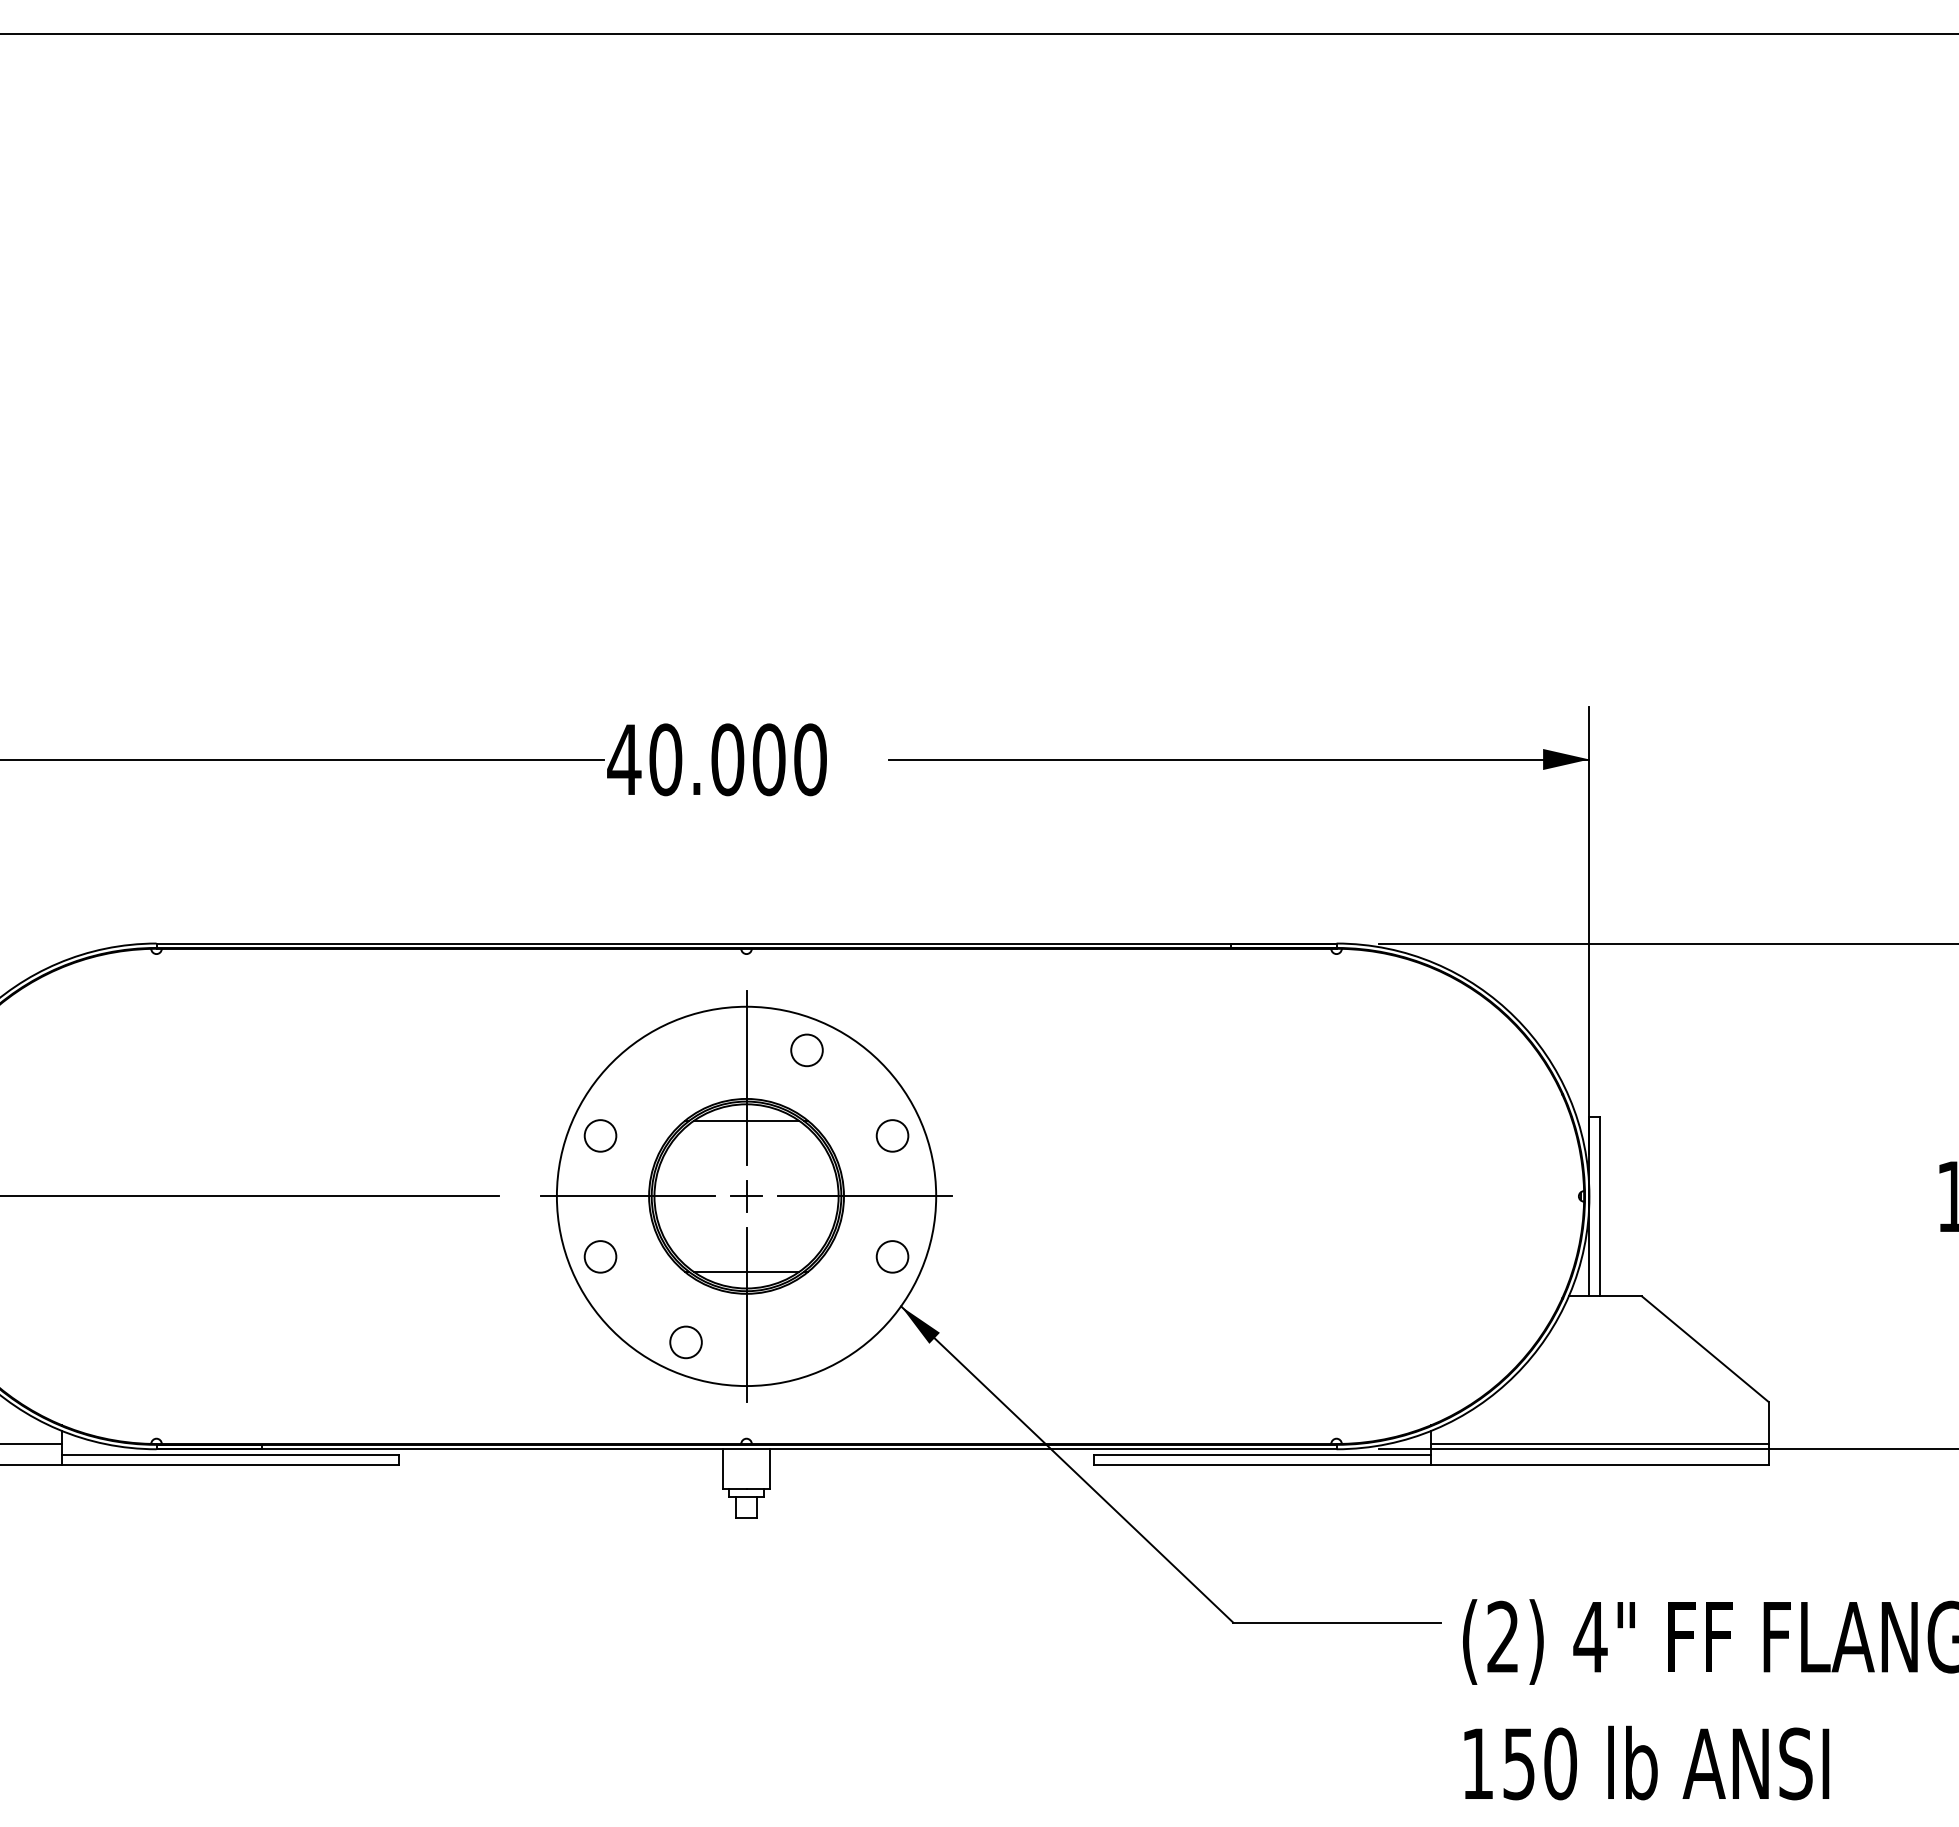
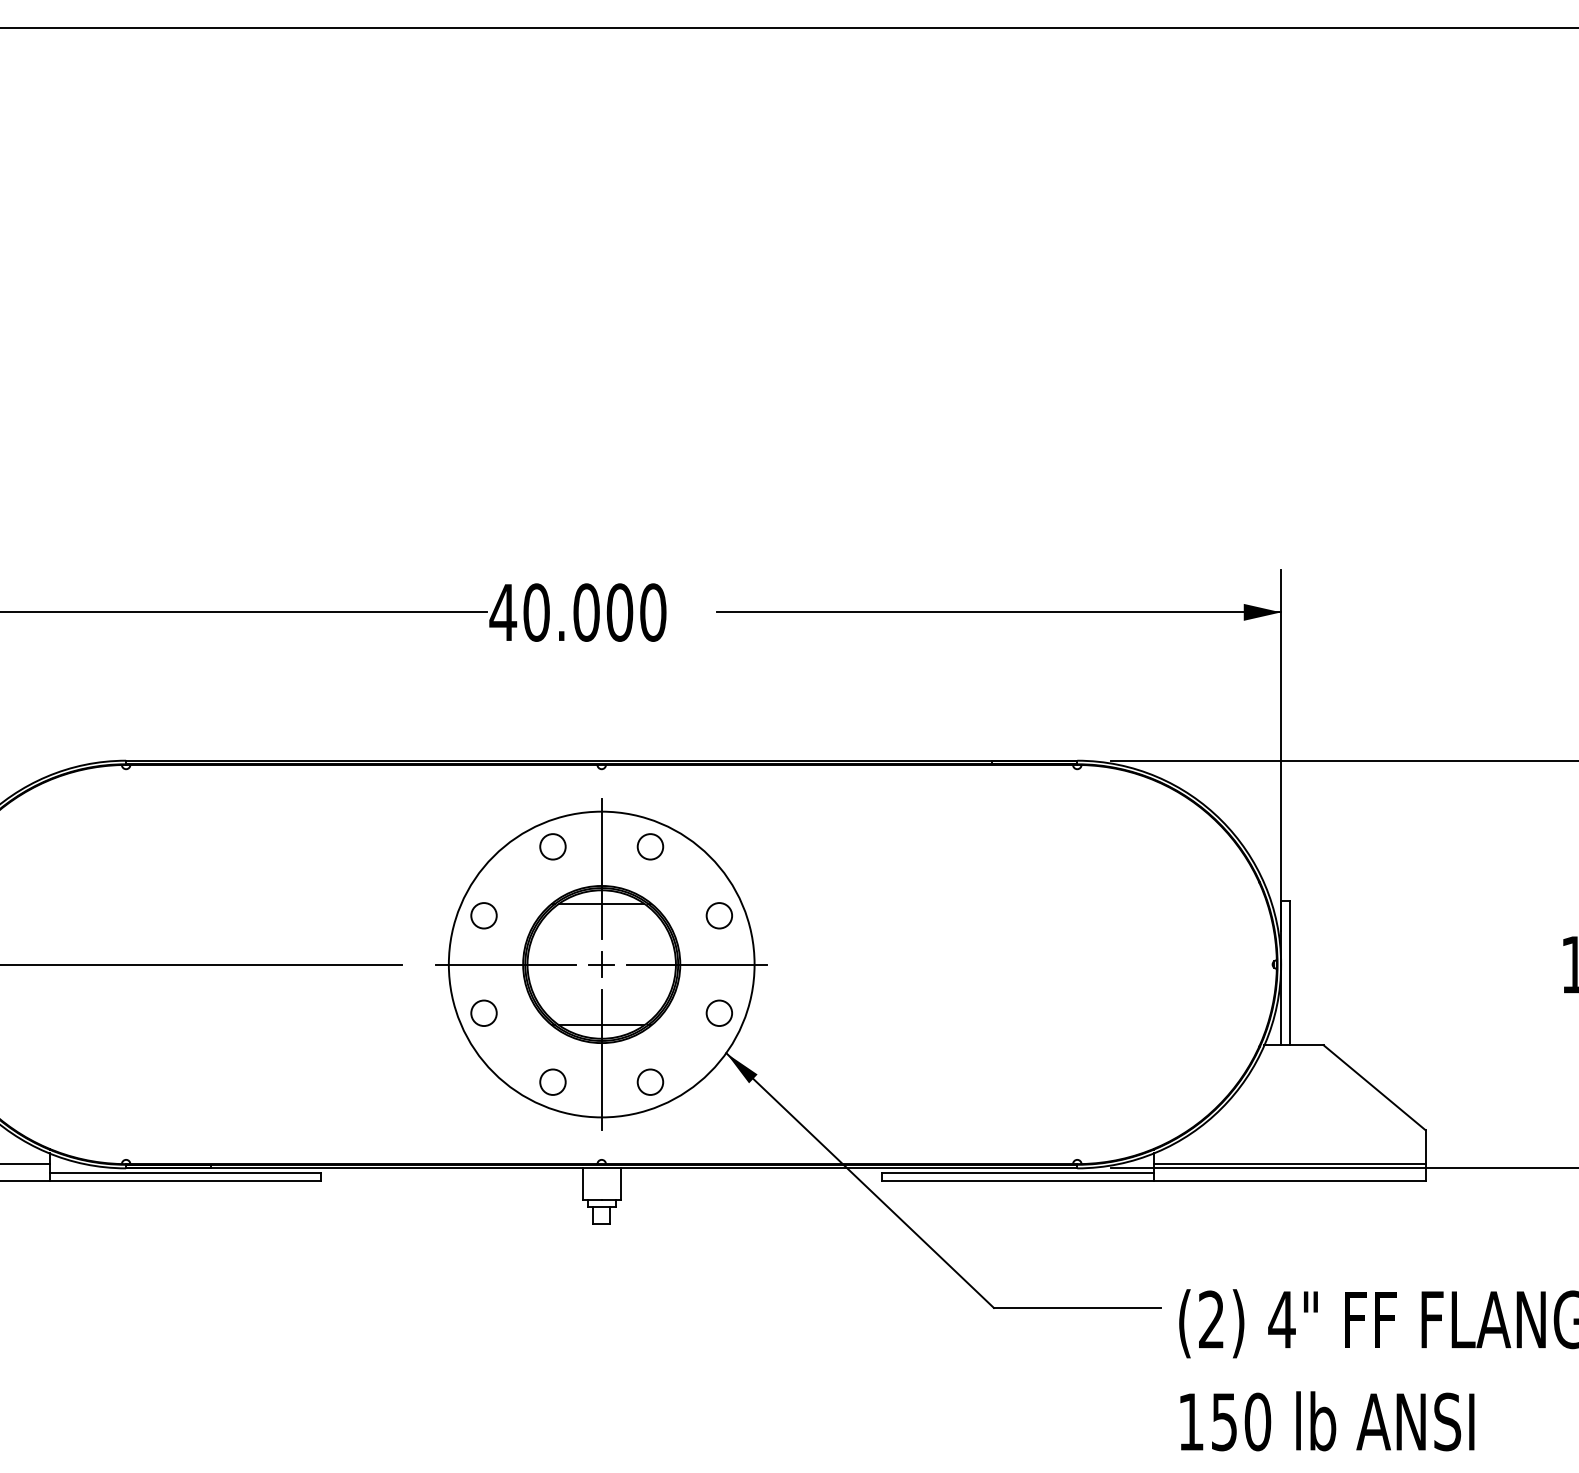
circle: (685, 1049) -> (552, 846), added
circle: (807, 1341) -> (650, 1081), added

